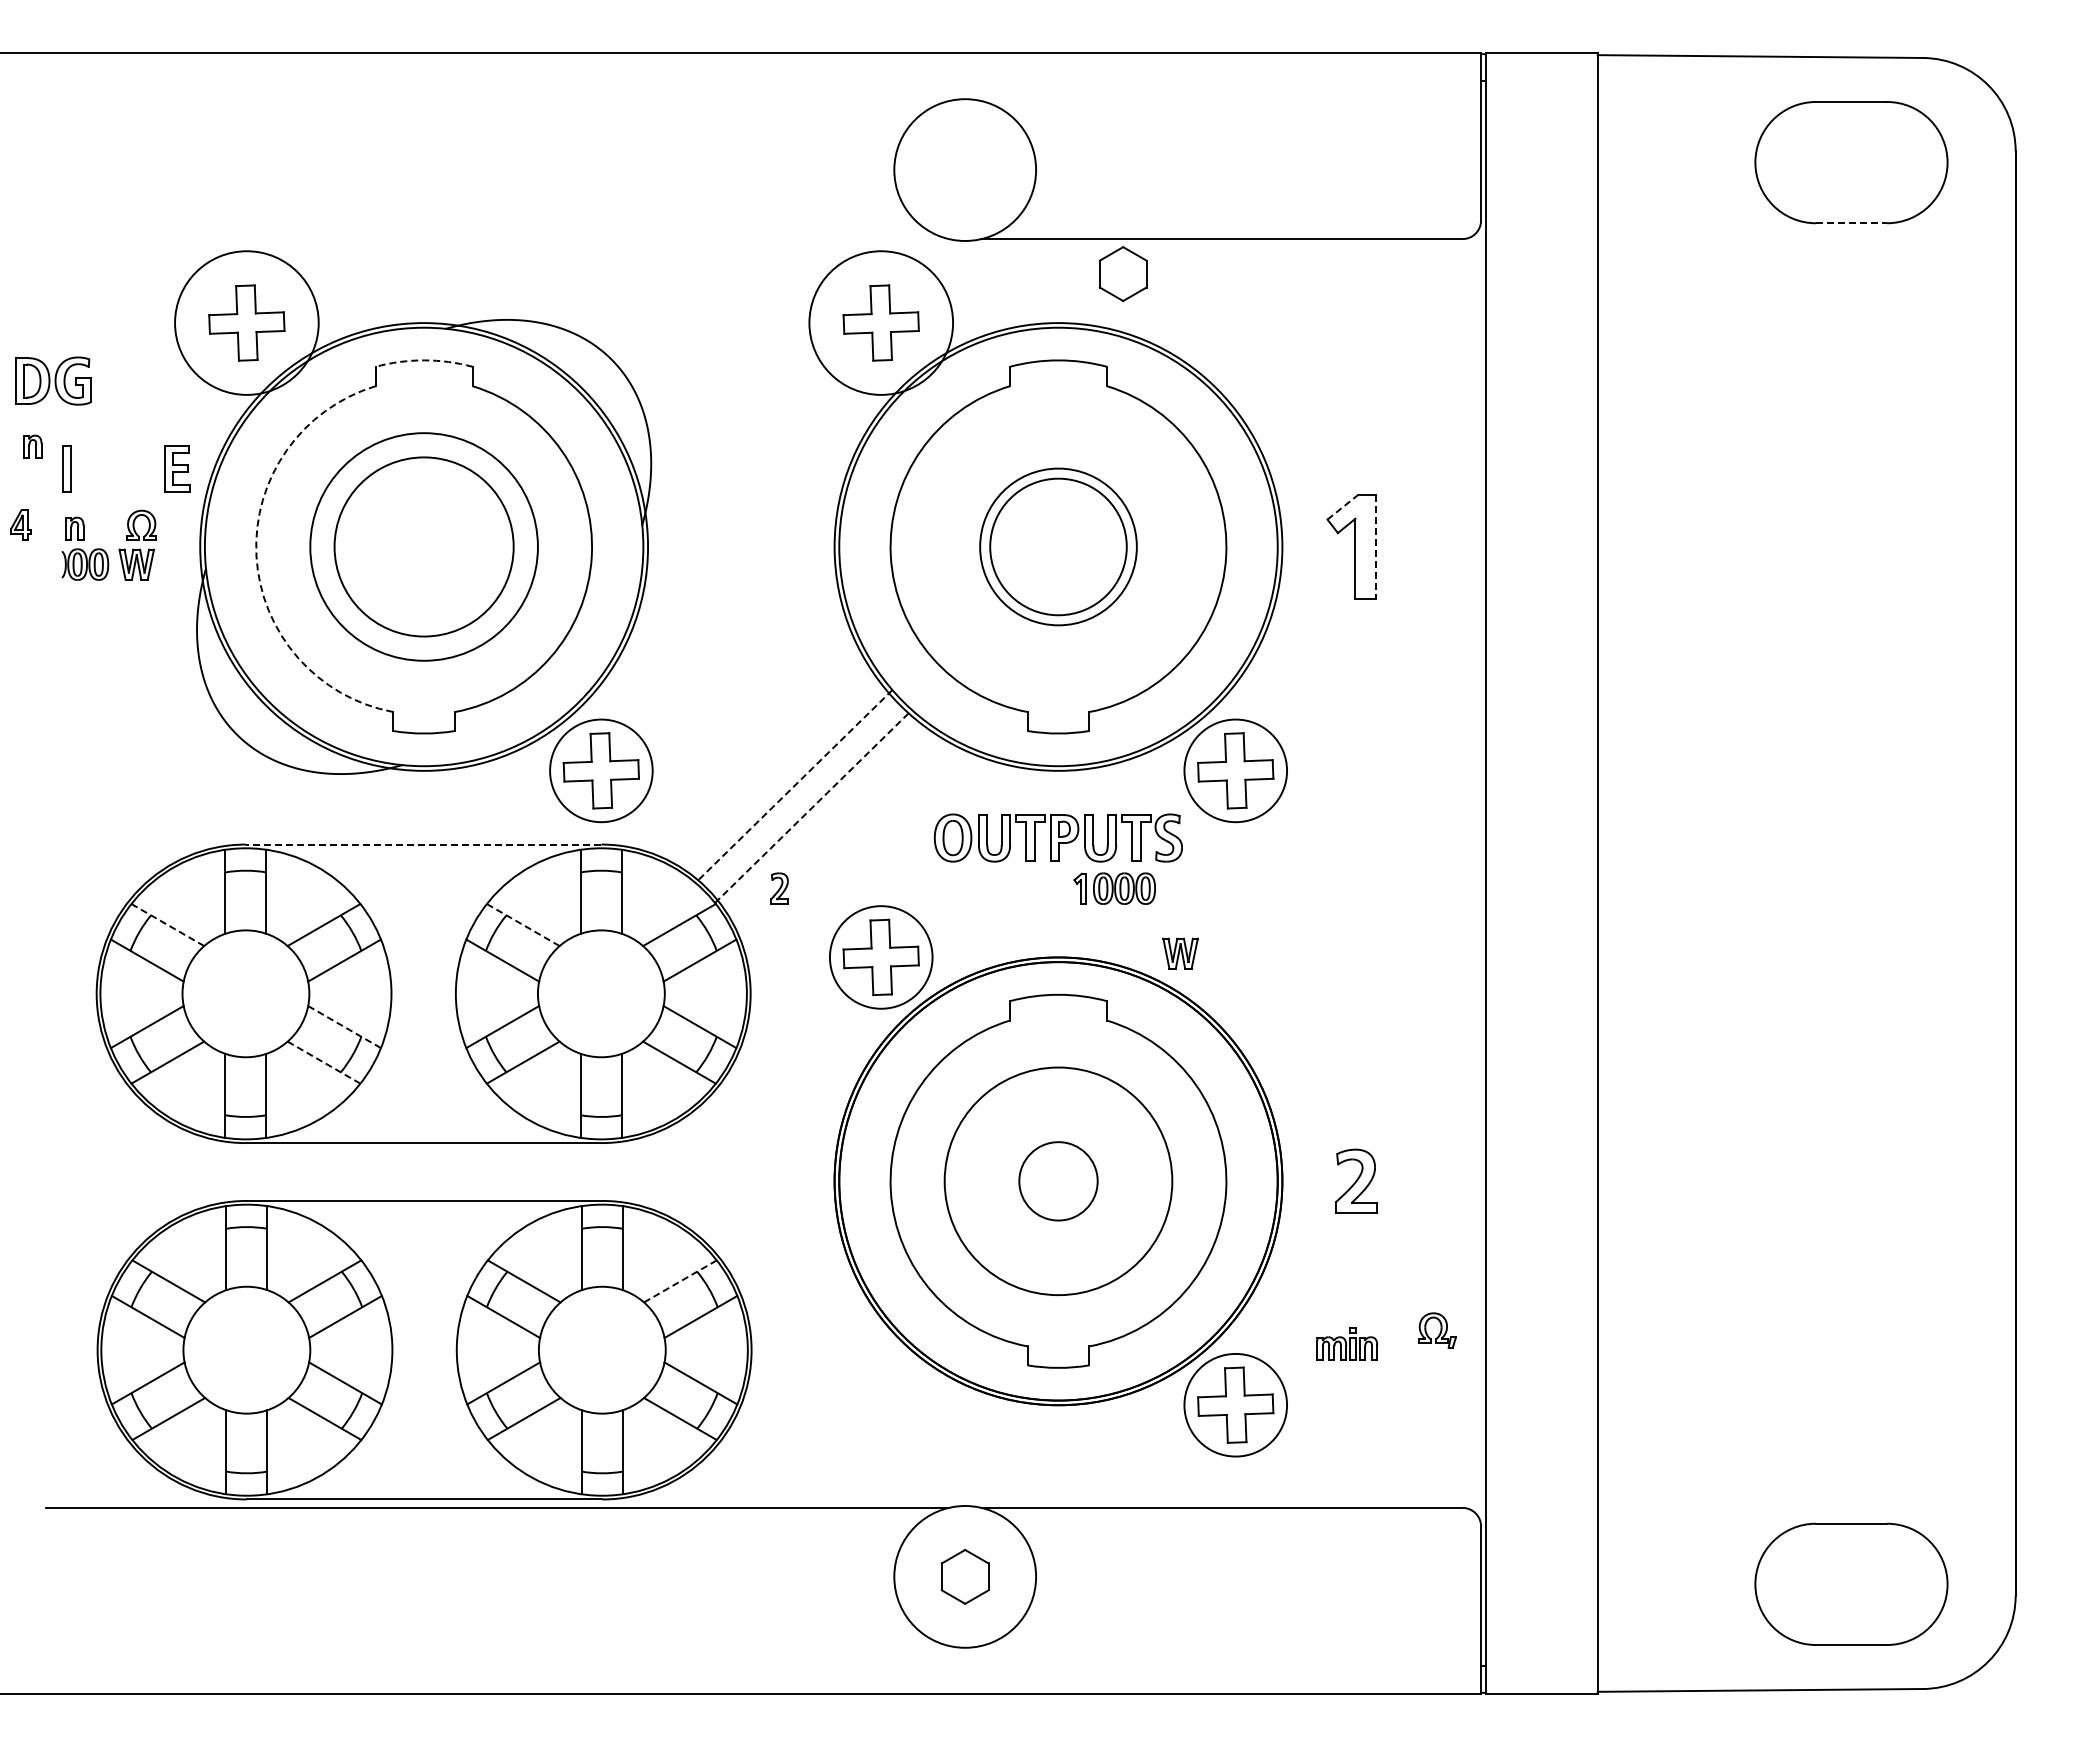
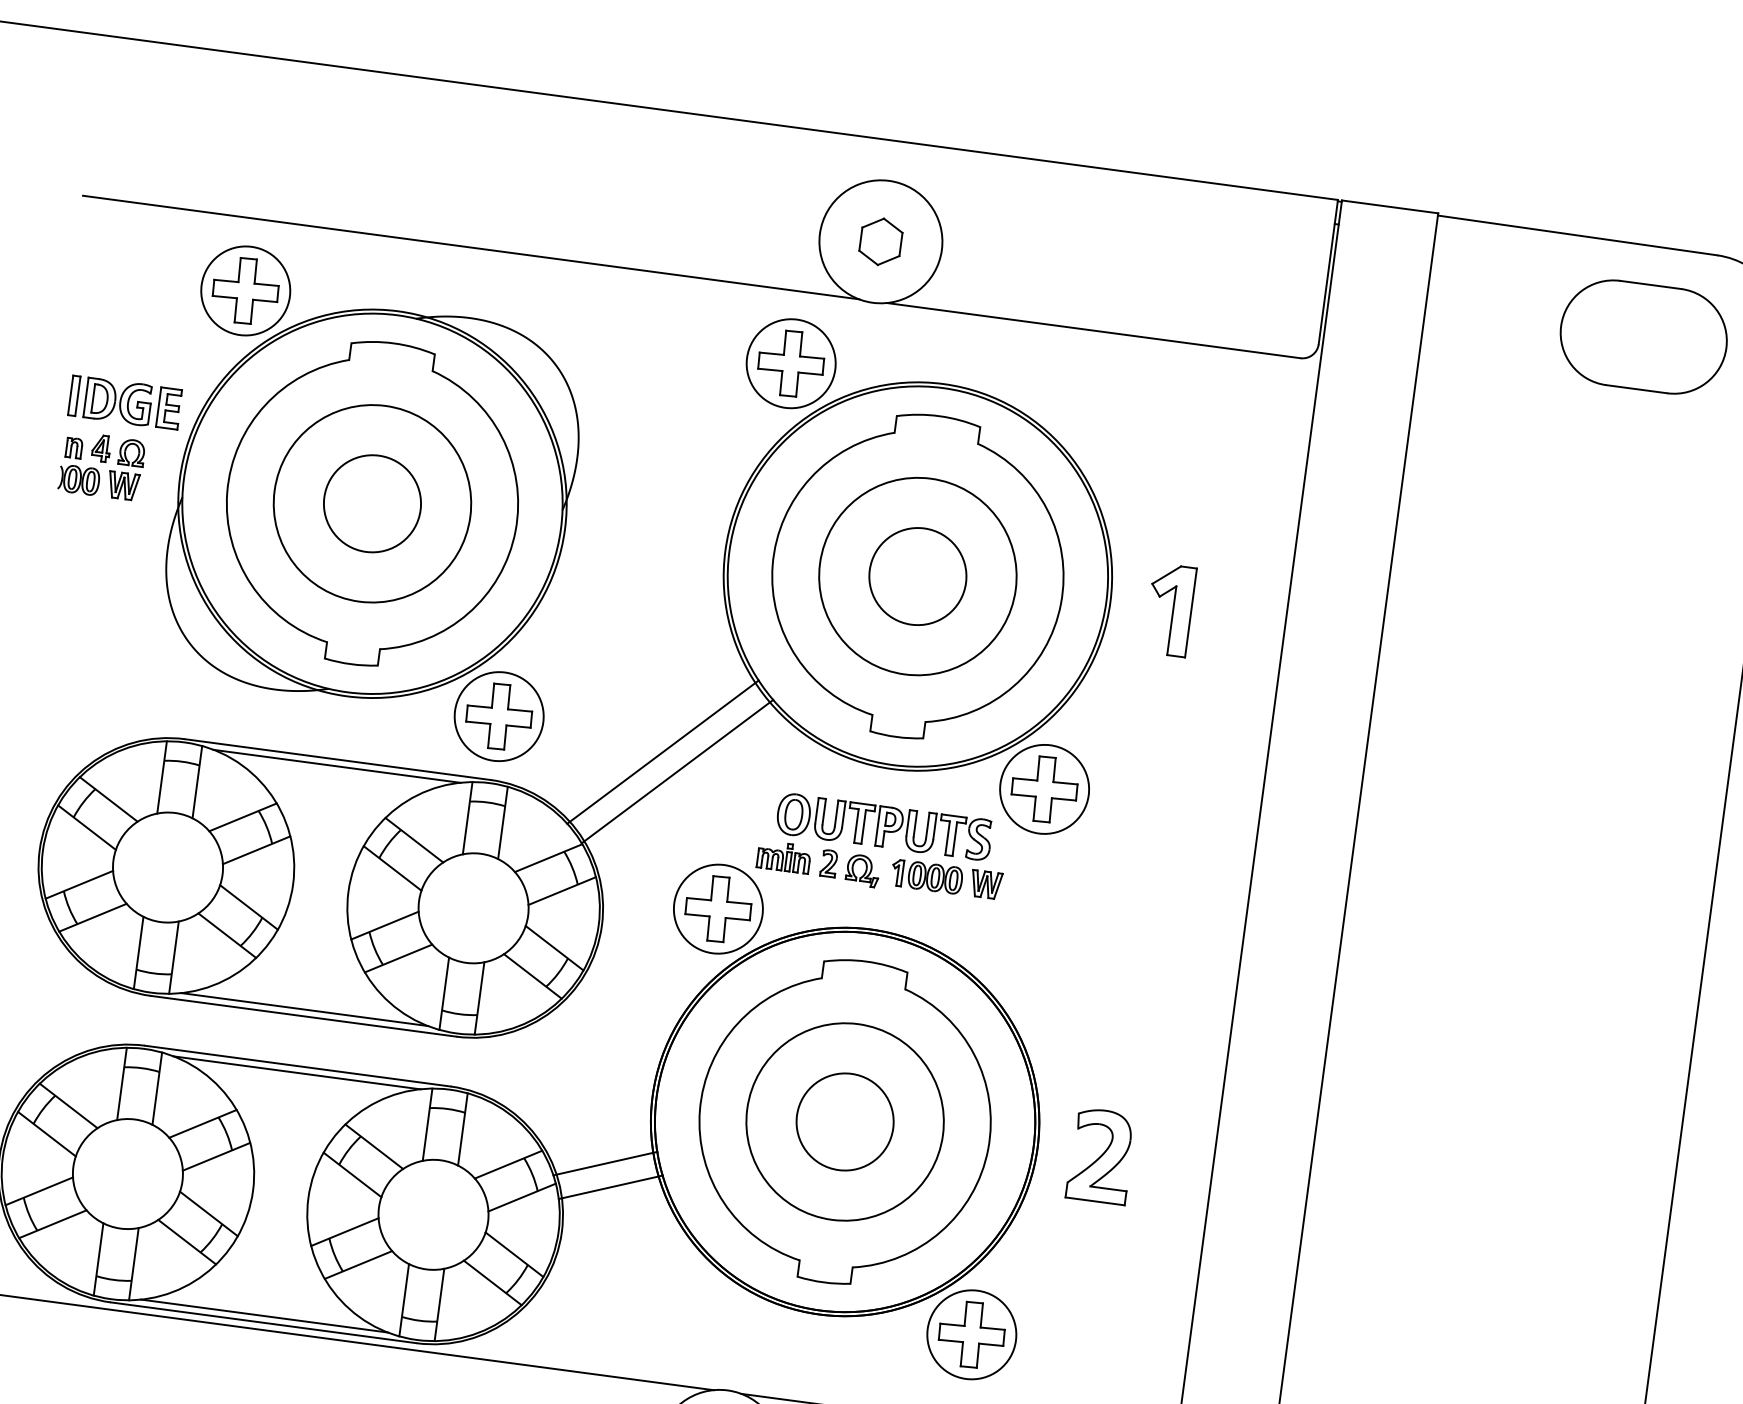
line: (1851, 223) -> (1636, 389), dashed -> solid
line: (497, 239) -> (470, 247), added
part: (1122, 274) -> (880, 242), moved
circle: (246, 322) -> (245, 290), size x0.71
circle: (880, 322) -> (790, 363), size x0.71
arc: (424, 360) -> (394, 343), dashed -> solid
part: (53, 380) -> (118, 401), moved
part: (32, 446) -> (47, 372), removed
line: (1343, 507) -> (1167, 575), dashed -> solid
part: (20, 524) -> (101, 447), moved
circle: (424, 546) -> (372, 503), size x0.62
circle: (1058, 546) -> (917, 576), size x0.71
circle: (1058, 546) -> (917, 576), size x1.67
line: (1376, 546) -> (1191, 612), dashed -> solid
arc: (256, 556) -> (227, 492), dashed -> solid
line: (794, 786) -> (663, 752), dashed -> solid
line: (813, 806) -> (677, 771), dashed -> solid
line: (423, 844) -> (337, 759), dashed -> solid
line: (423, 852) -> (336, 766), added
part: (779, 888) -> (828, 863), moved
line: (167, 924) -> (108, 798), dashed -> solid
line: (522, 924) -> (413, 839), dashed -> solid
part: (1180, 953) -> (986, 884), moved
line: (345, 1027) -> (249, 907), dashed -> solid
line: (324, 1062) -> (227, 935), dashed -> solid
line: (423, 1135) -> (304, 1009), added
part: (1356, 1180) -> (1101, 1155), size x1.67
circle: (1058, 1181) -> (845, 1122), size x1.43
line: (424, 1208) -> (296, 1072), added
line: (790, 1265) -> (605, 1163), added
line: (680, 1281) -> (508, 1164), dashed -> solid
line: (800, 1291) -> (610, 1187), added
part: (1437, 1330) -> (862, 870), moved
part: (1347, 1343) -> (784, 856), moved
line: (424, 1491) -> (264, 1315), added

